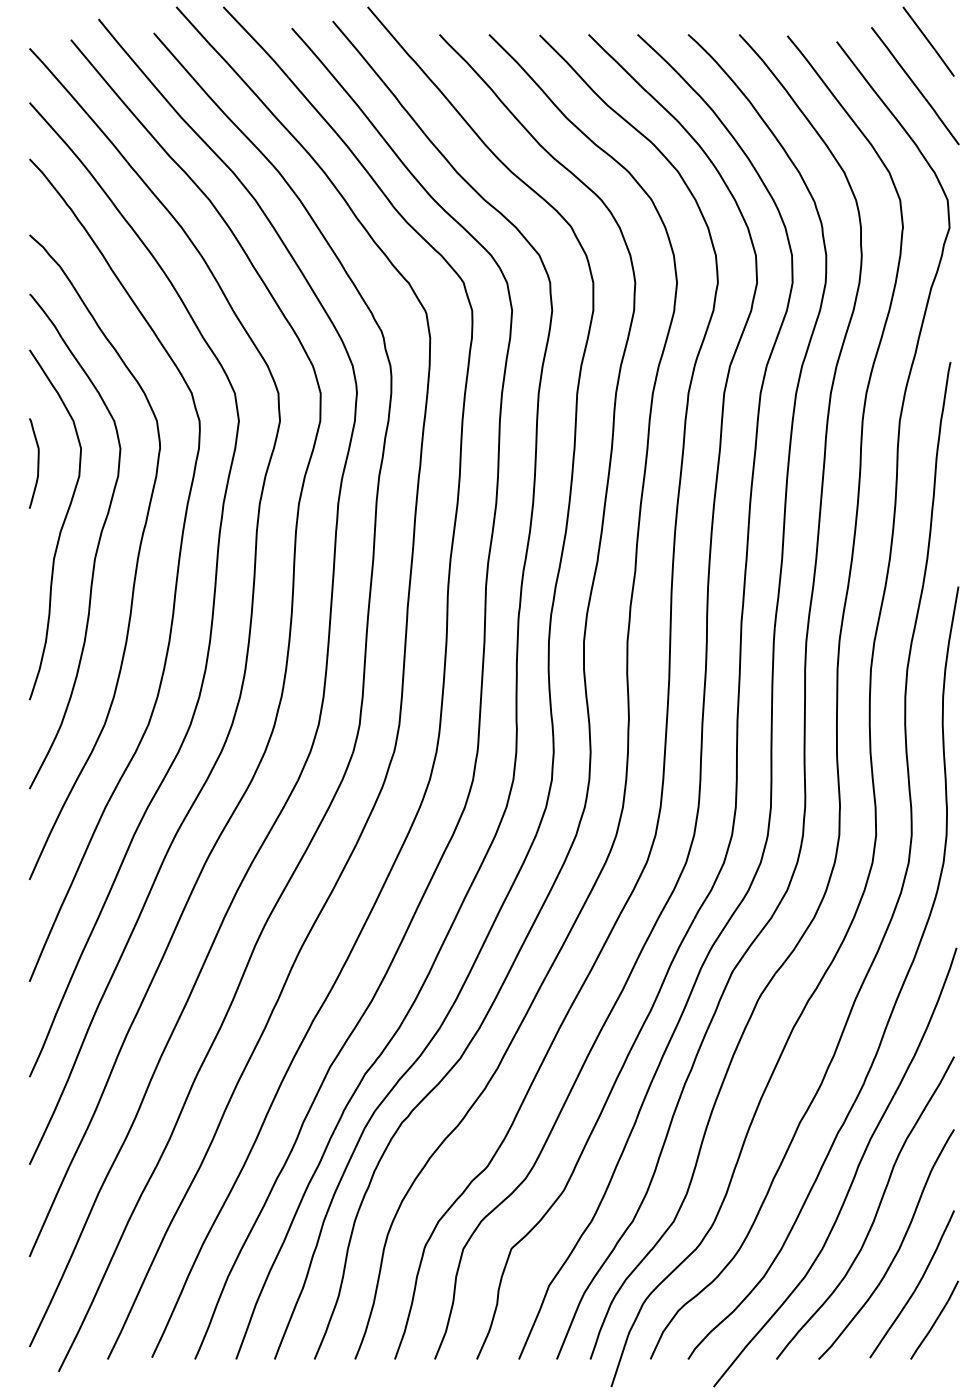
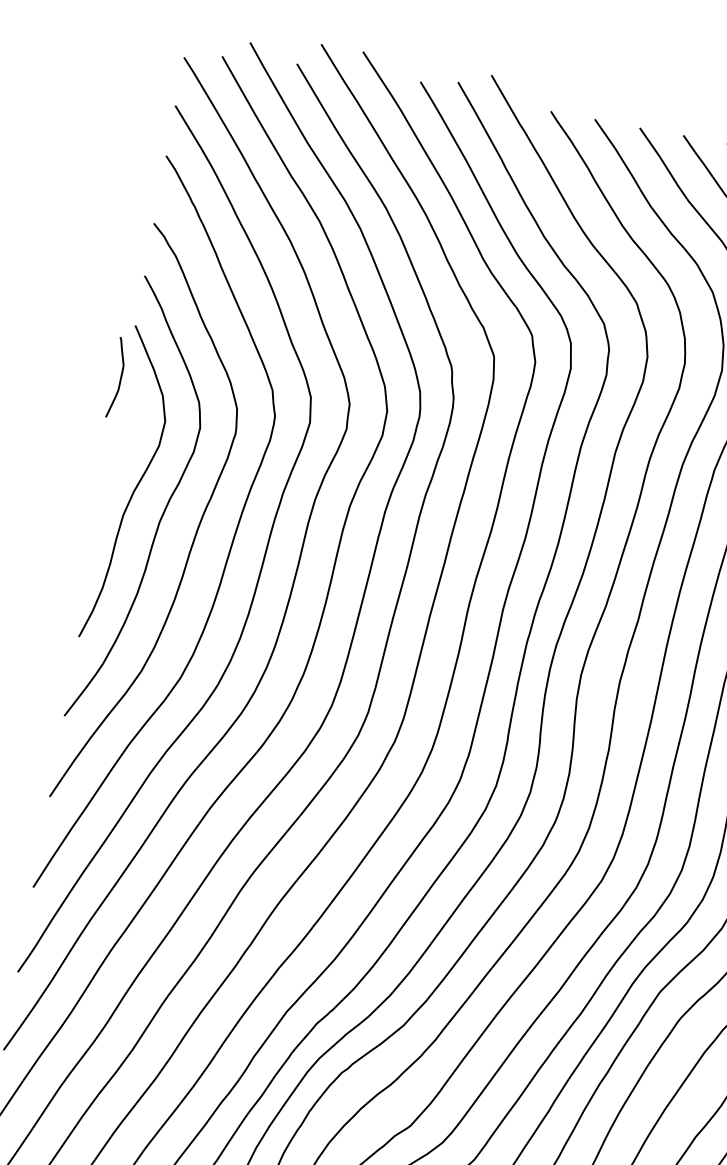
curve: (37, 463) -> (120, 378), moved

